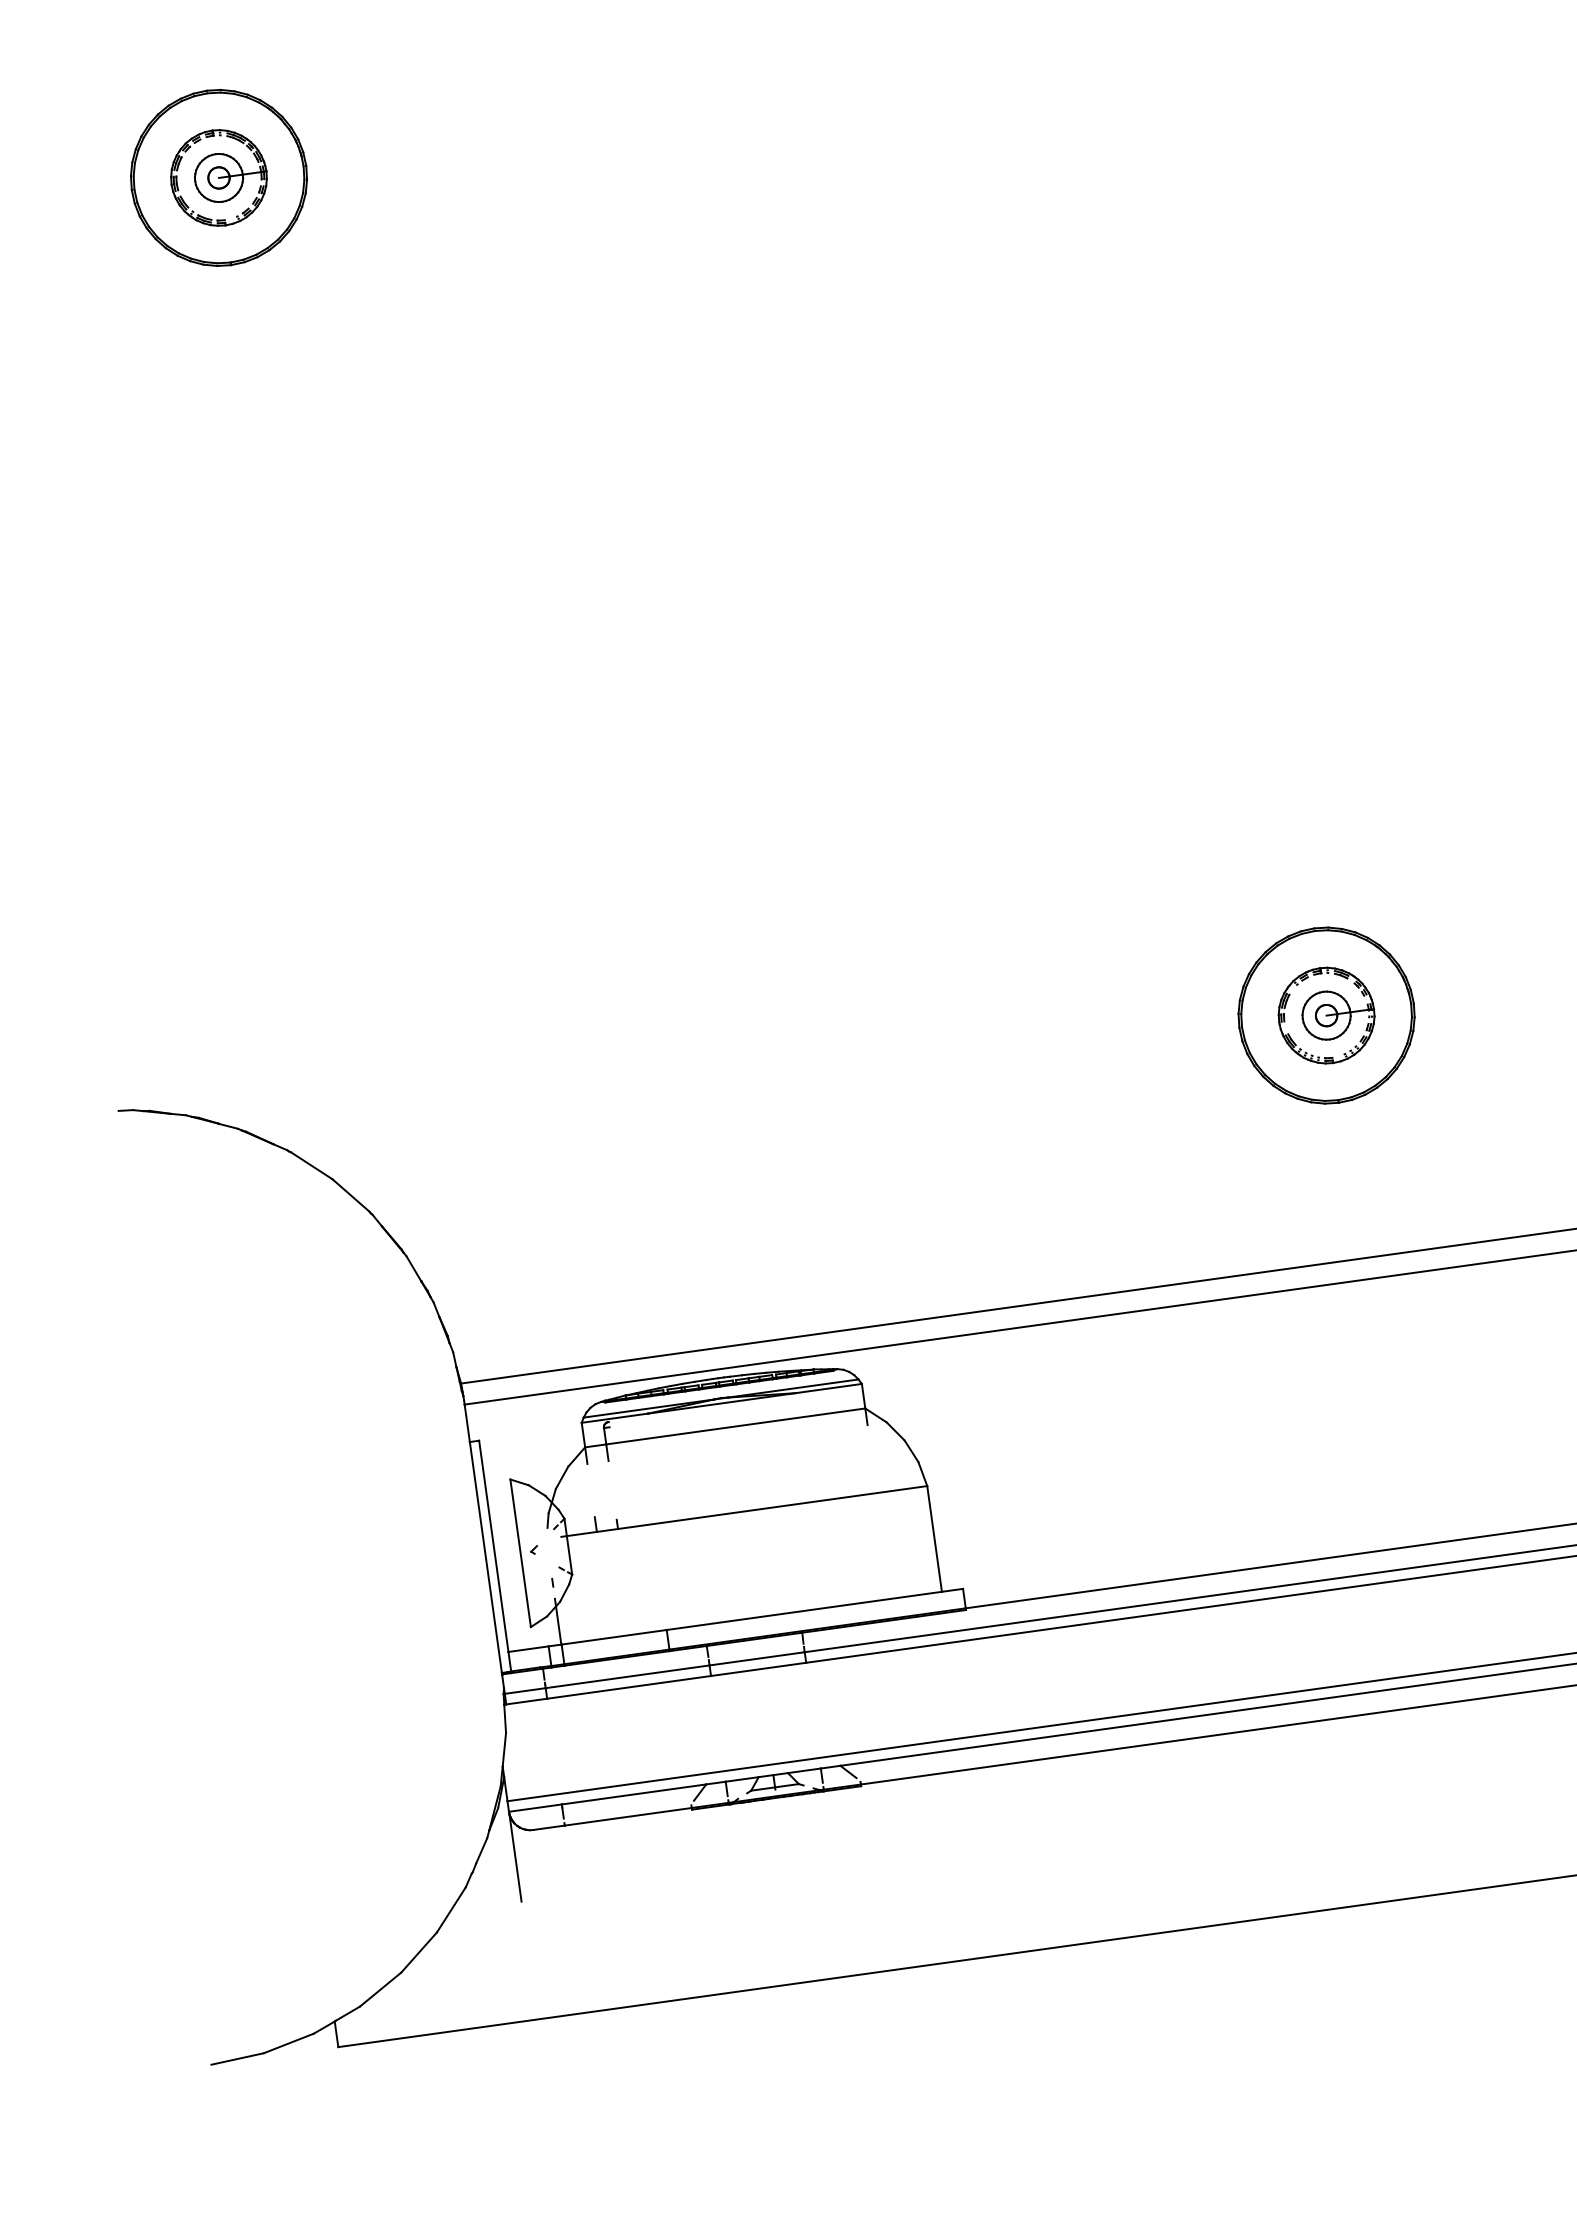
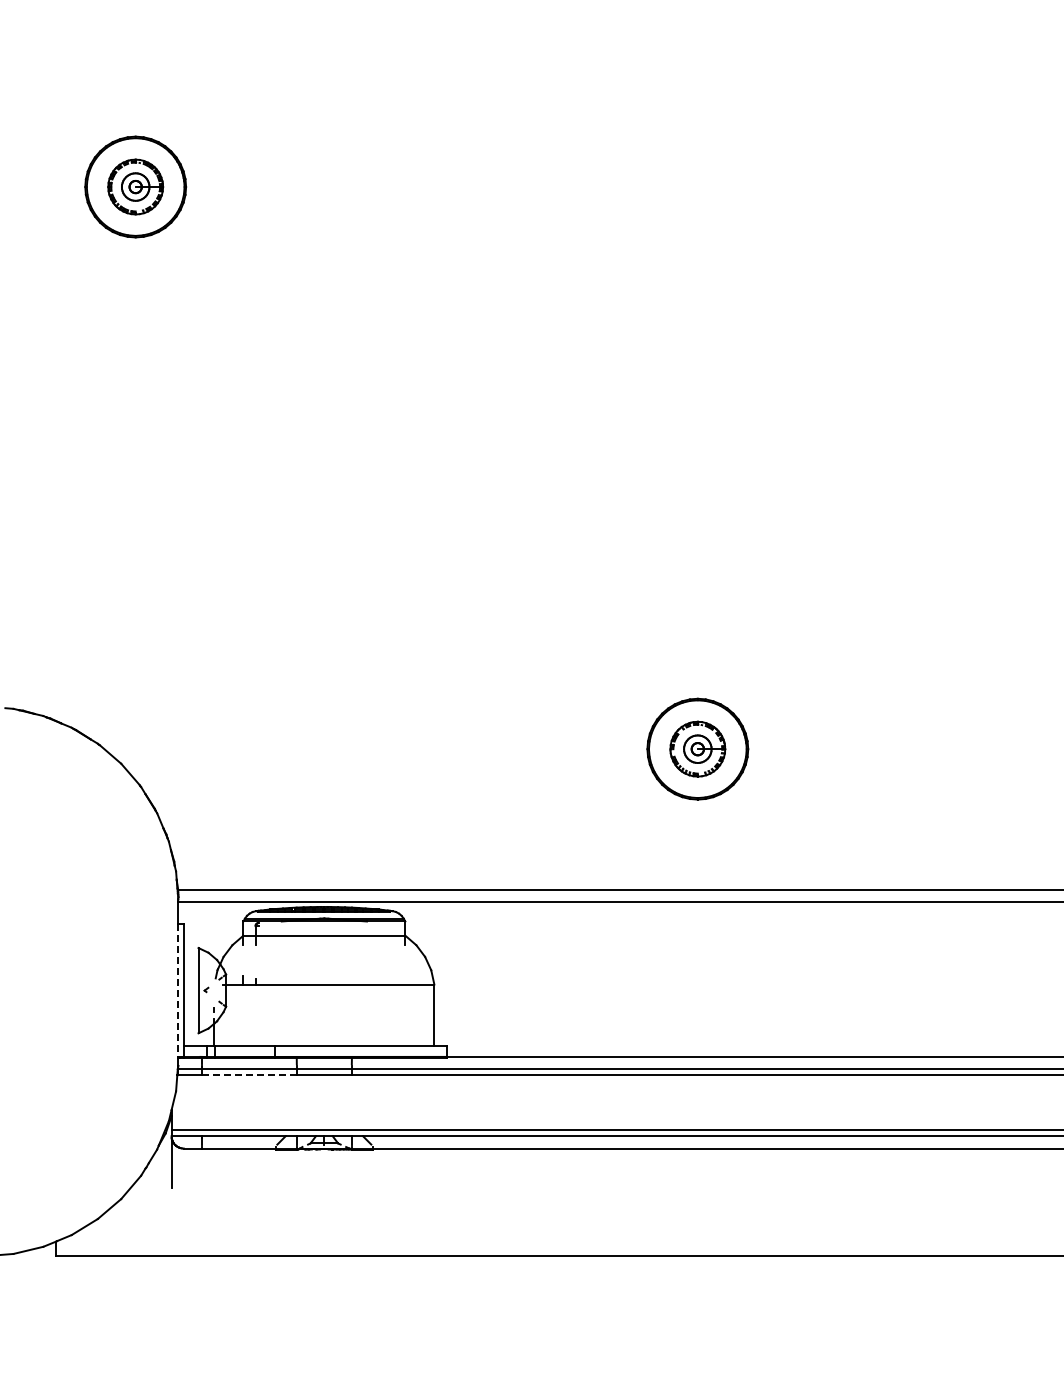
line: (485, 1557) -> (178, 990), solid -> dashed
line: (627, 1688) -> (248, 1075), solid -> dashed

